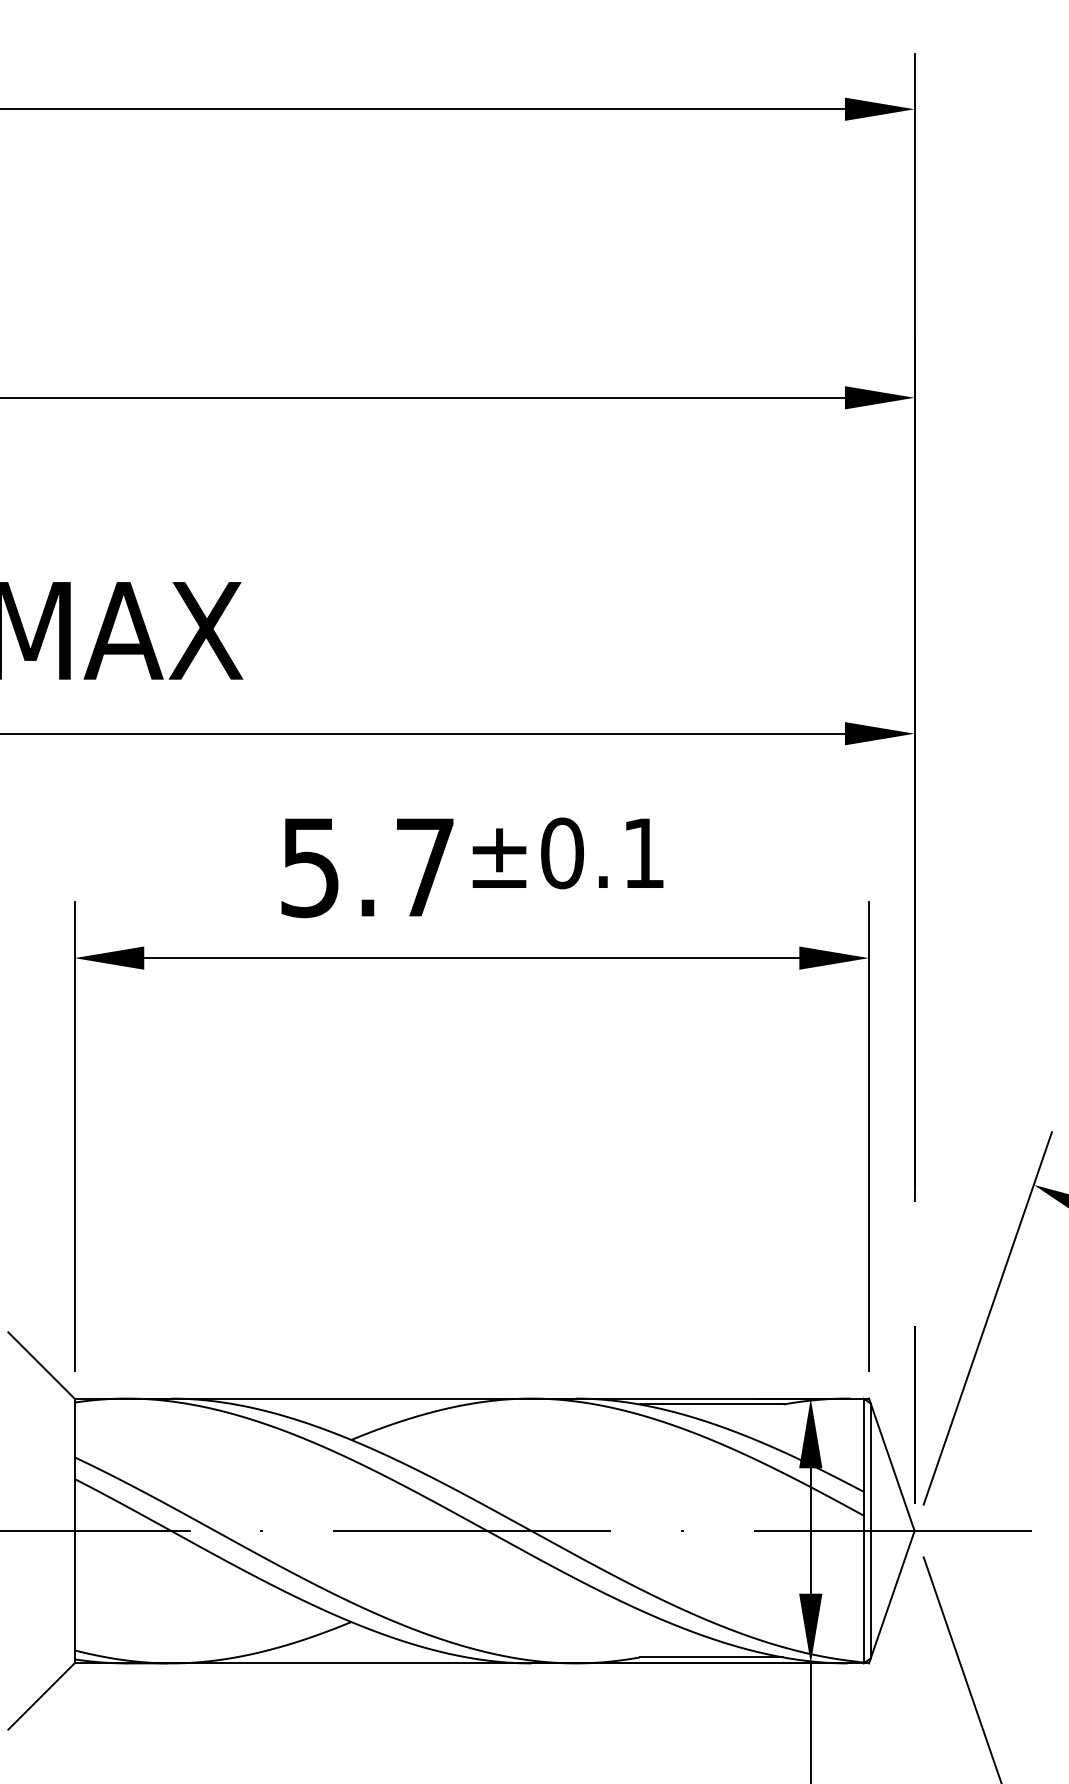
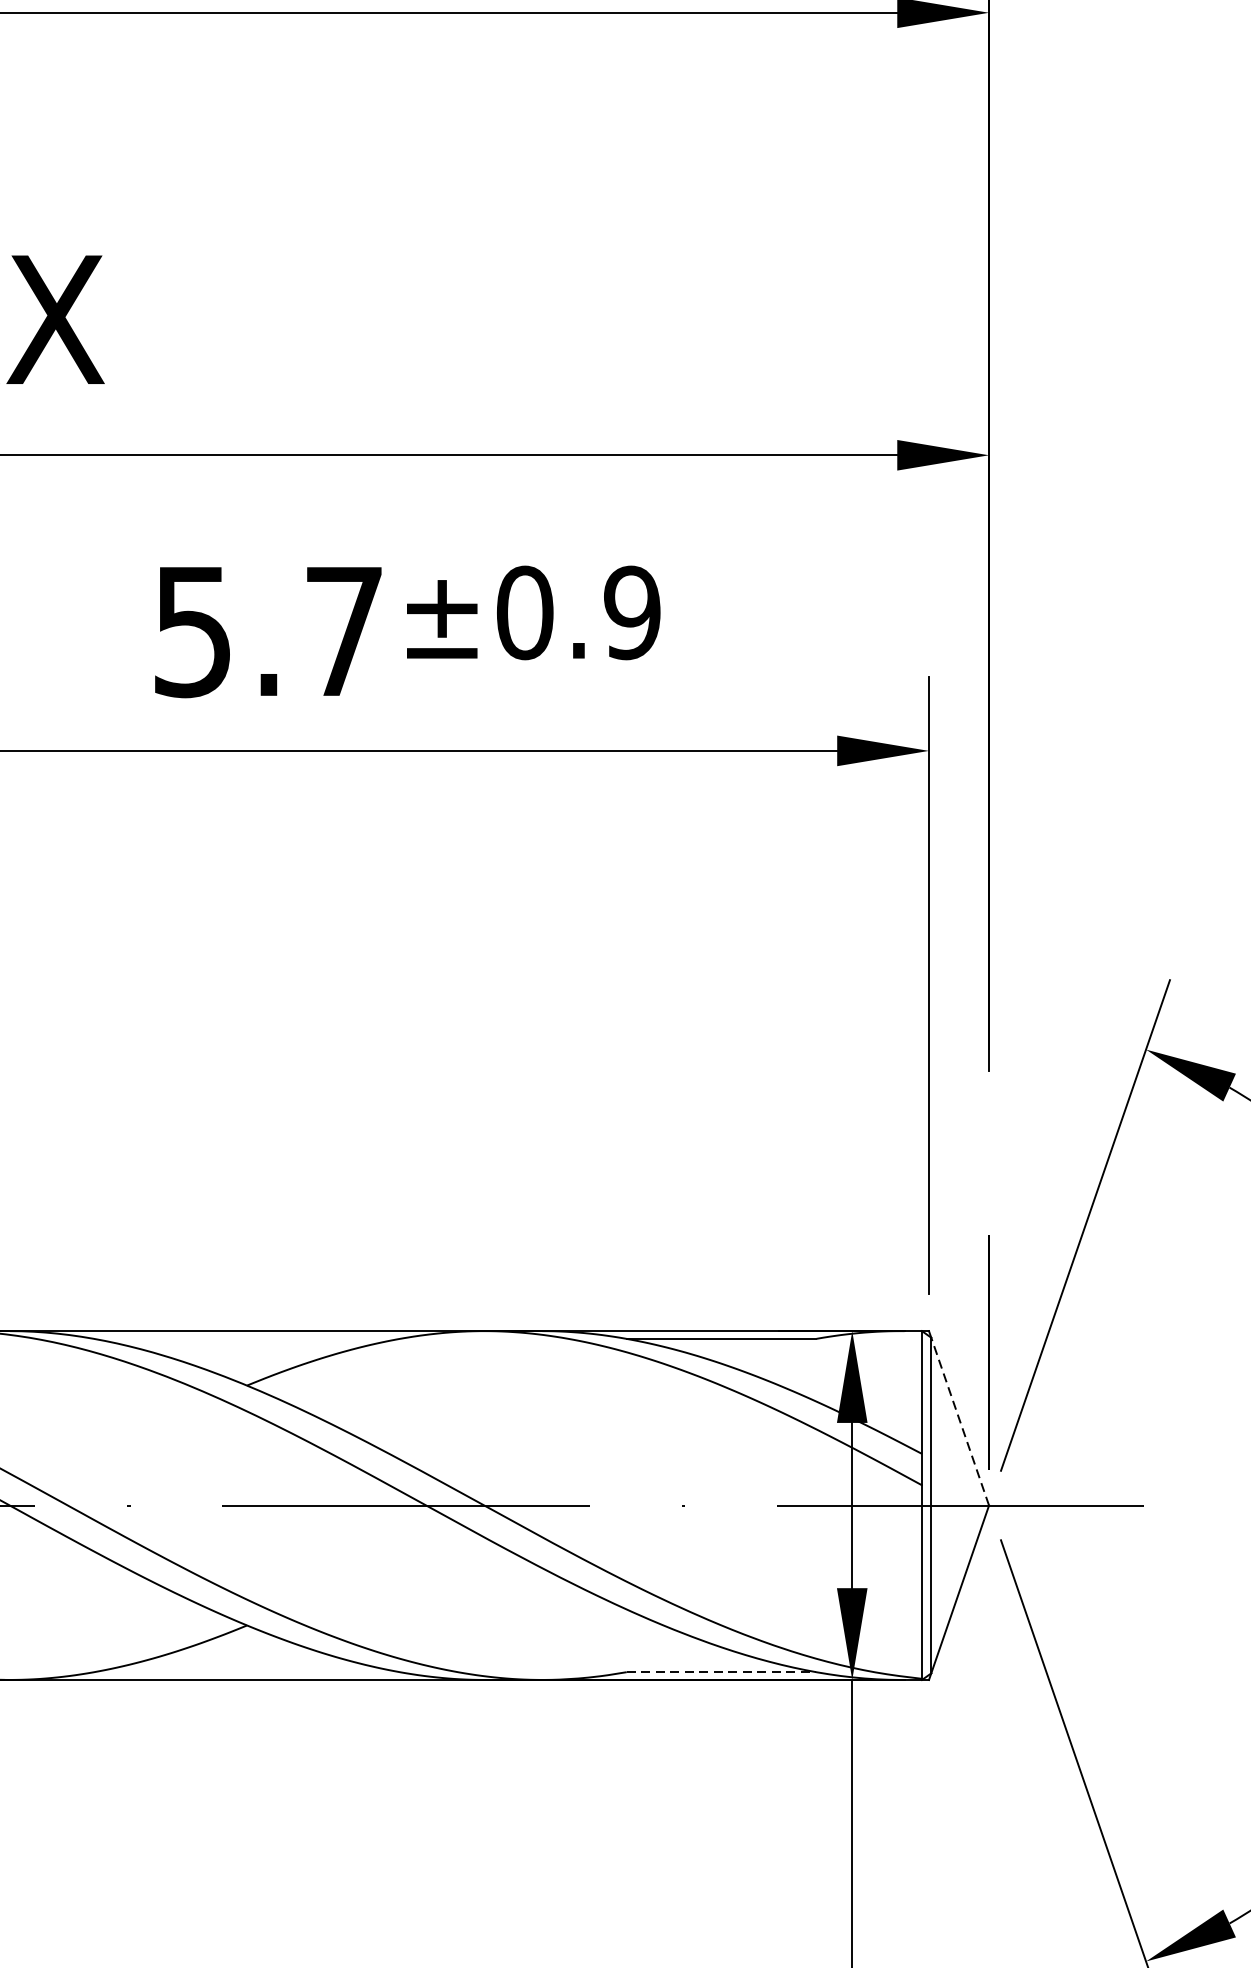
text: (643, 853) -> (631, 613), ±0.1 -> ±0.9
line: (892, 1466) -> (959, 1420), solid -> dashed
line: (711, 1657) -> (721, 1672), solid -> dashed

